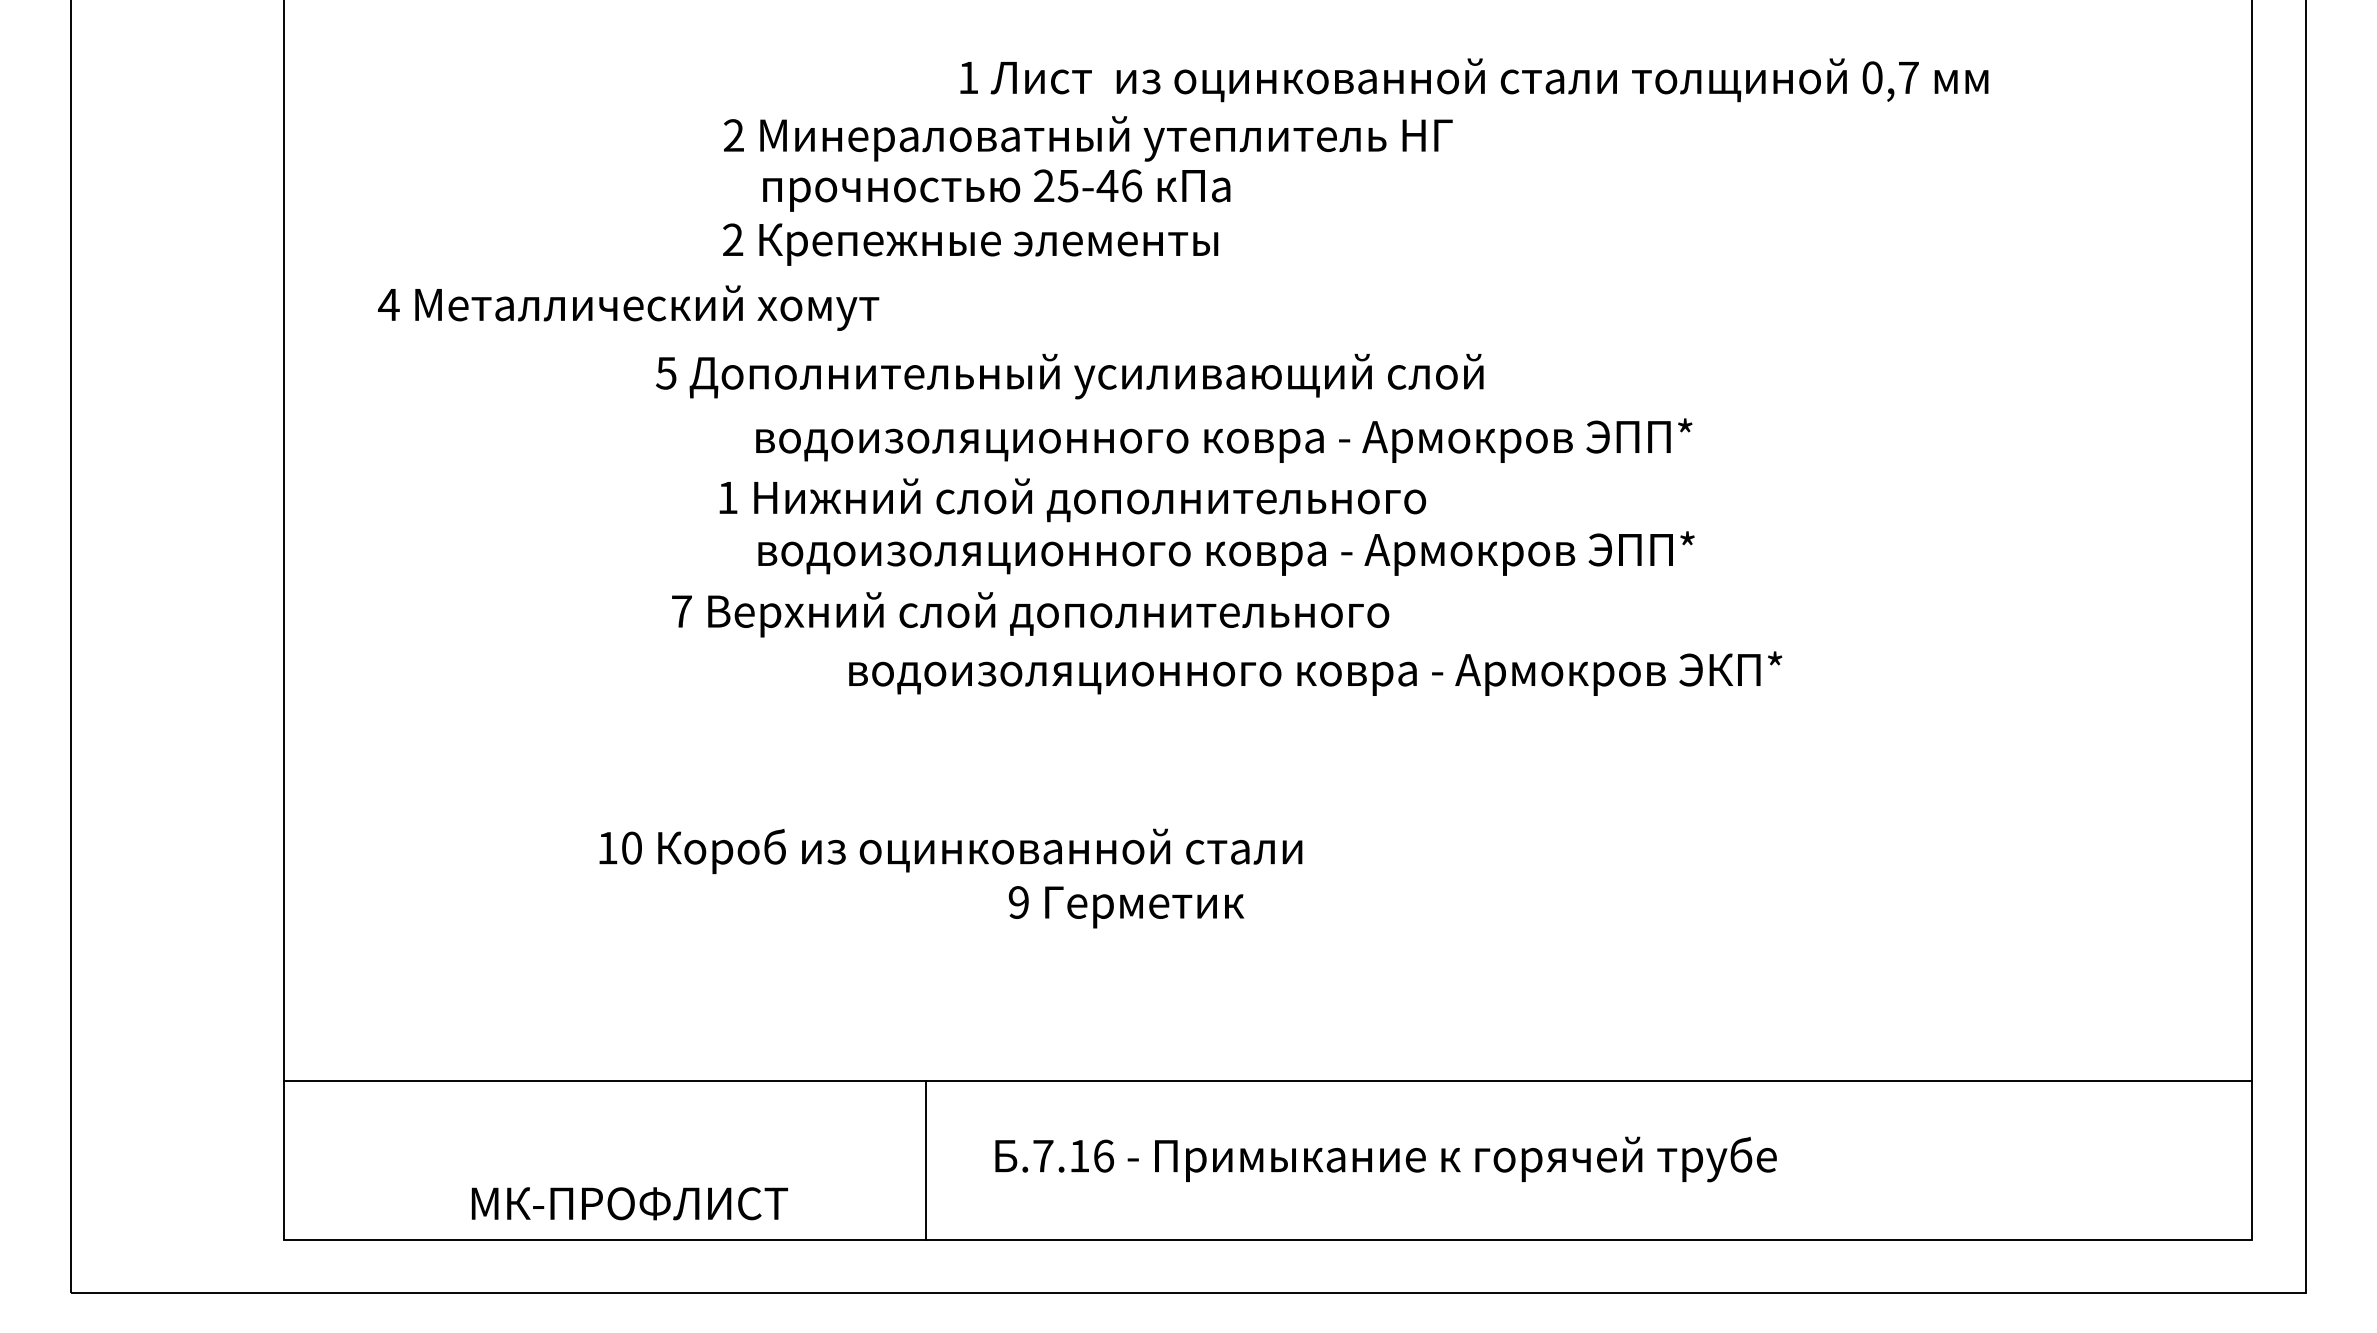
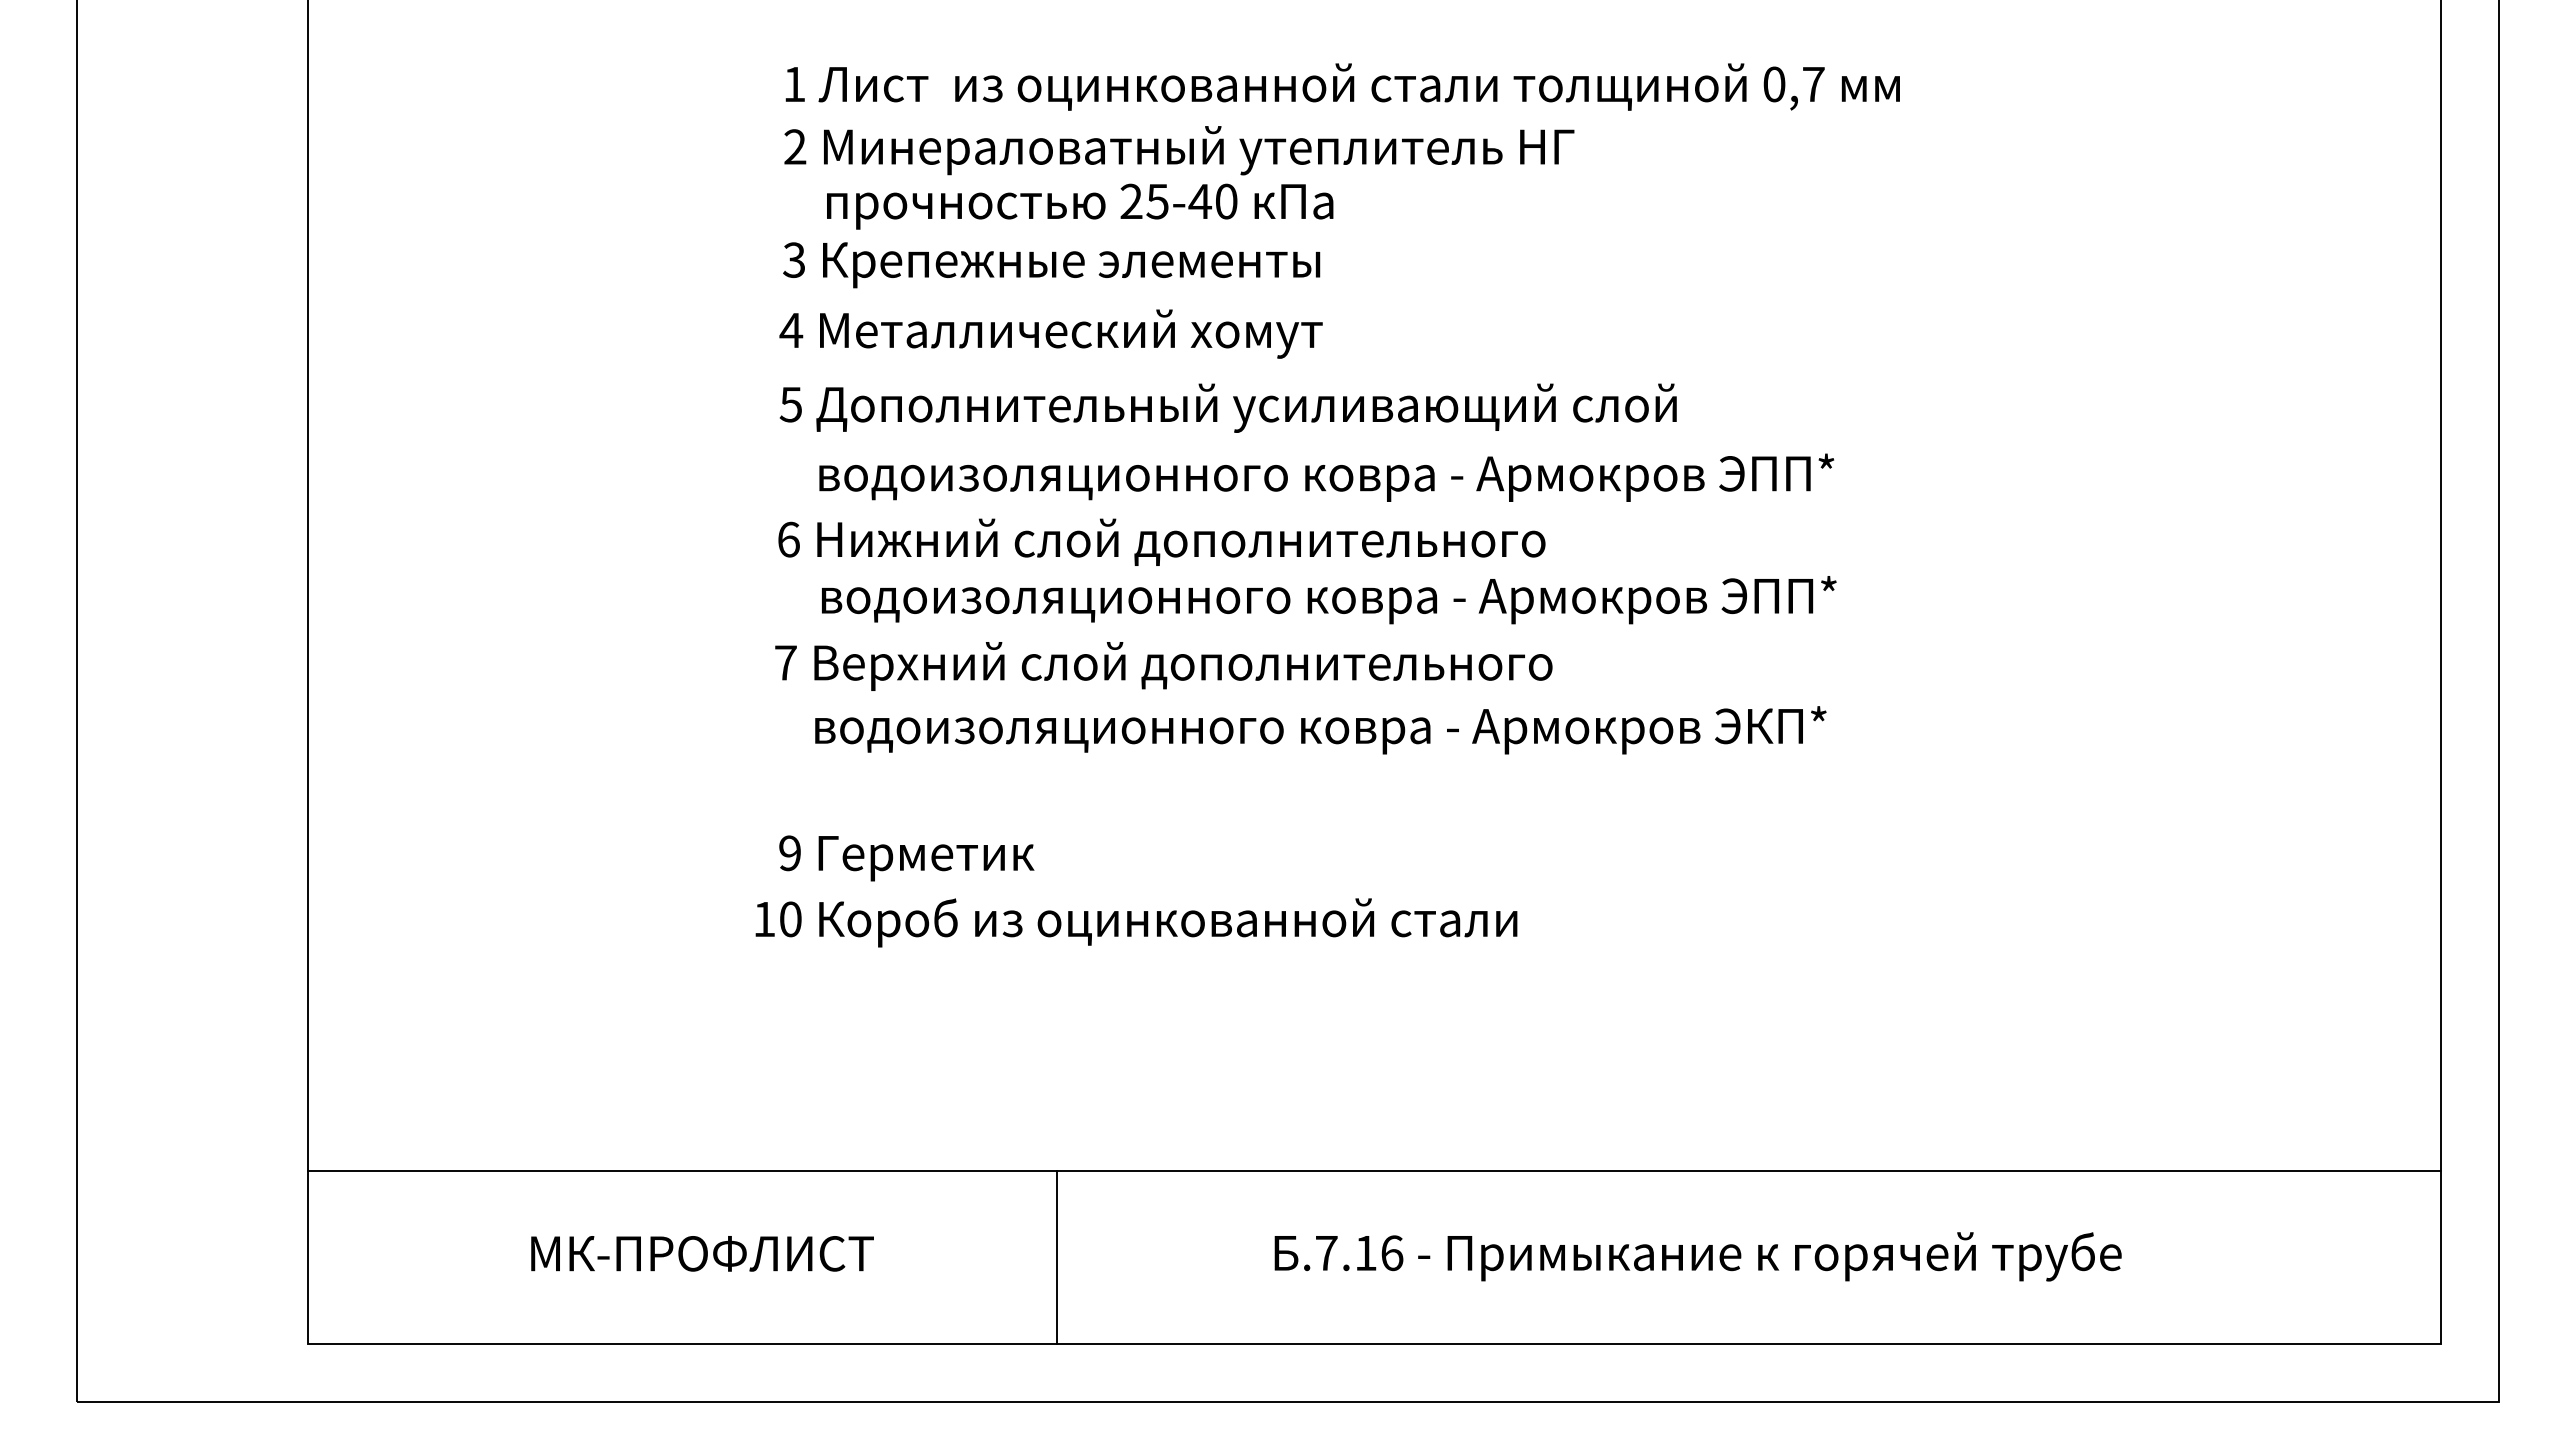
text: (1474, 79) -> (1342, 86), moved
text: (1131, 185) -> (1226, 201), 25-46 -> 25-40
text: (733, 240) -> (794, 260), 2 -> 3
text: (628, 307) -> (1050, 333), moved
text: (1069, 375) -> (1227, 407), moved
text: (727, 497) -> (788, 539), 1 -> 6
text: (1030, 614) -> (1163, 666), moved
text: (1315, 673) -> (1320, 730), moved
text: (950, 851) -> (1136, 922), moved
text: (1126, 907) -> (906, 858), moved
text: (1385, 1159) -> (1697, 1256), moved
line: (926, 1160) -> (1057, 1257), moved
text: (629, 1203) -> (702, 1253), moved

